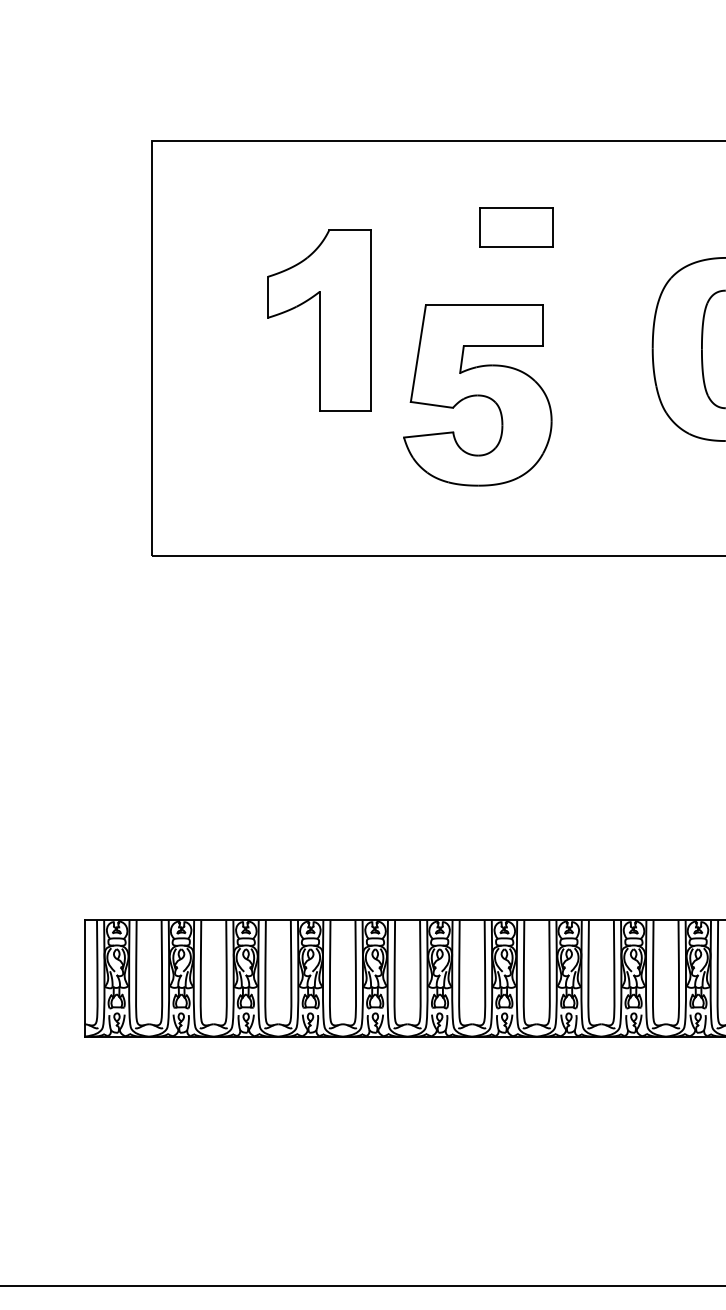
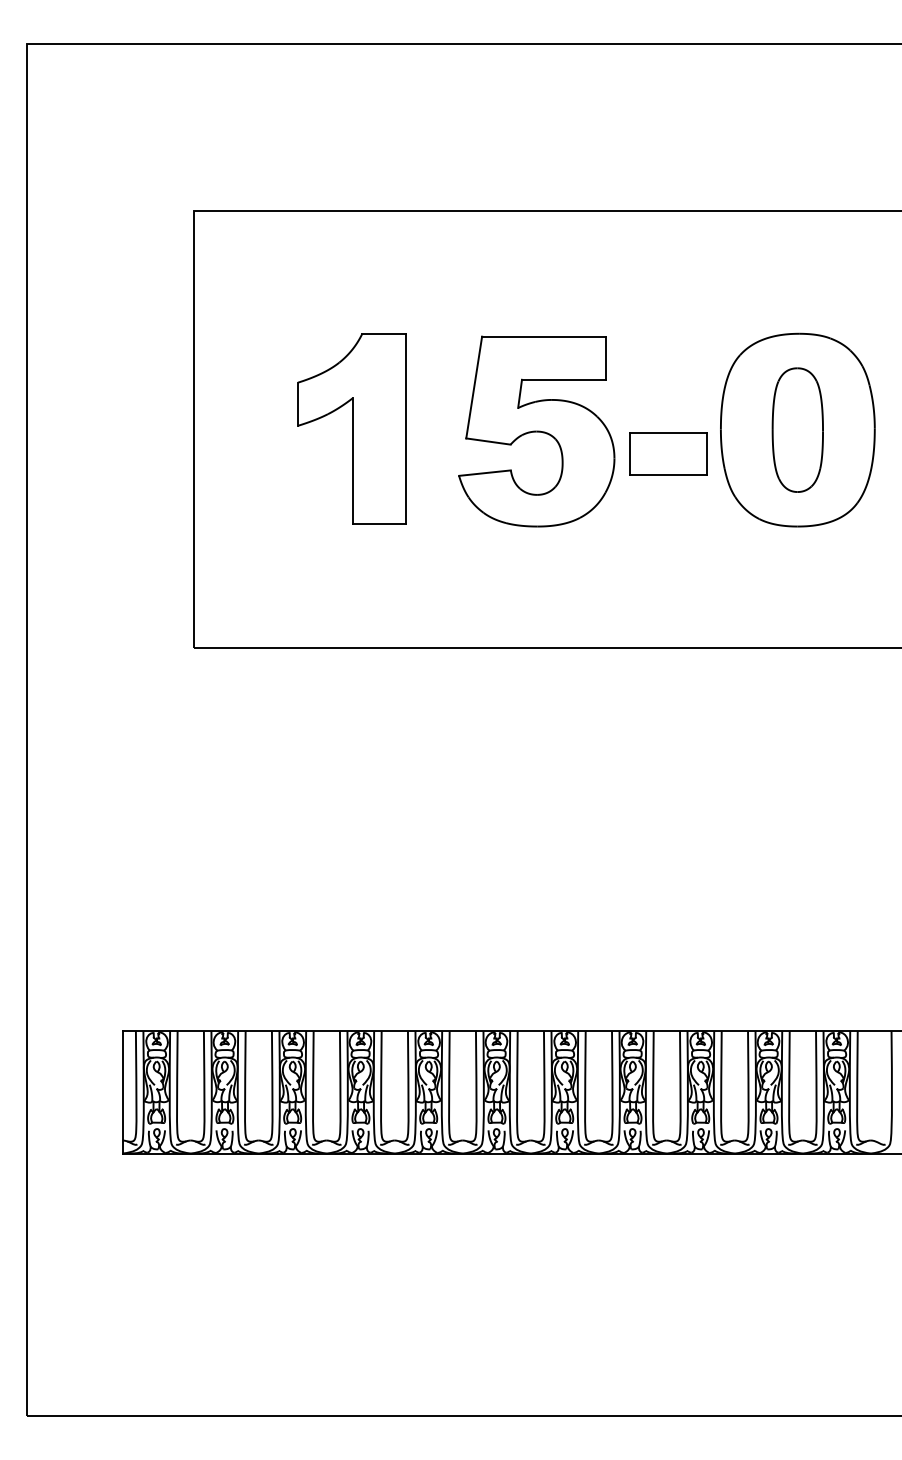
part: (516, 227) -> (668, 453), moved
part: (318, 320) -> (351, 428), moved
part: (477, 395) -> (536, 431), moved

